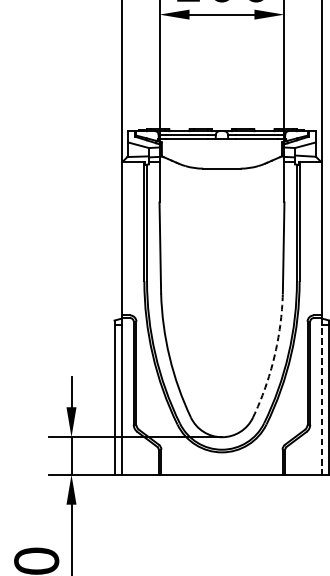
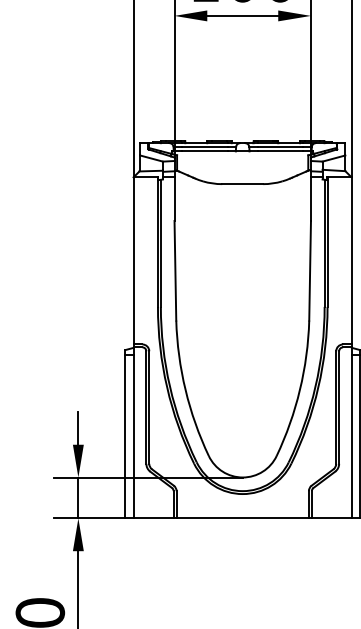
arc: (273, 356) -> (299, 389), dashed -> solid
line: (321, 396) -> (351, 432), dashed -> solid

